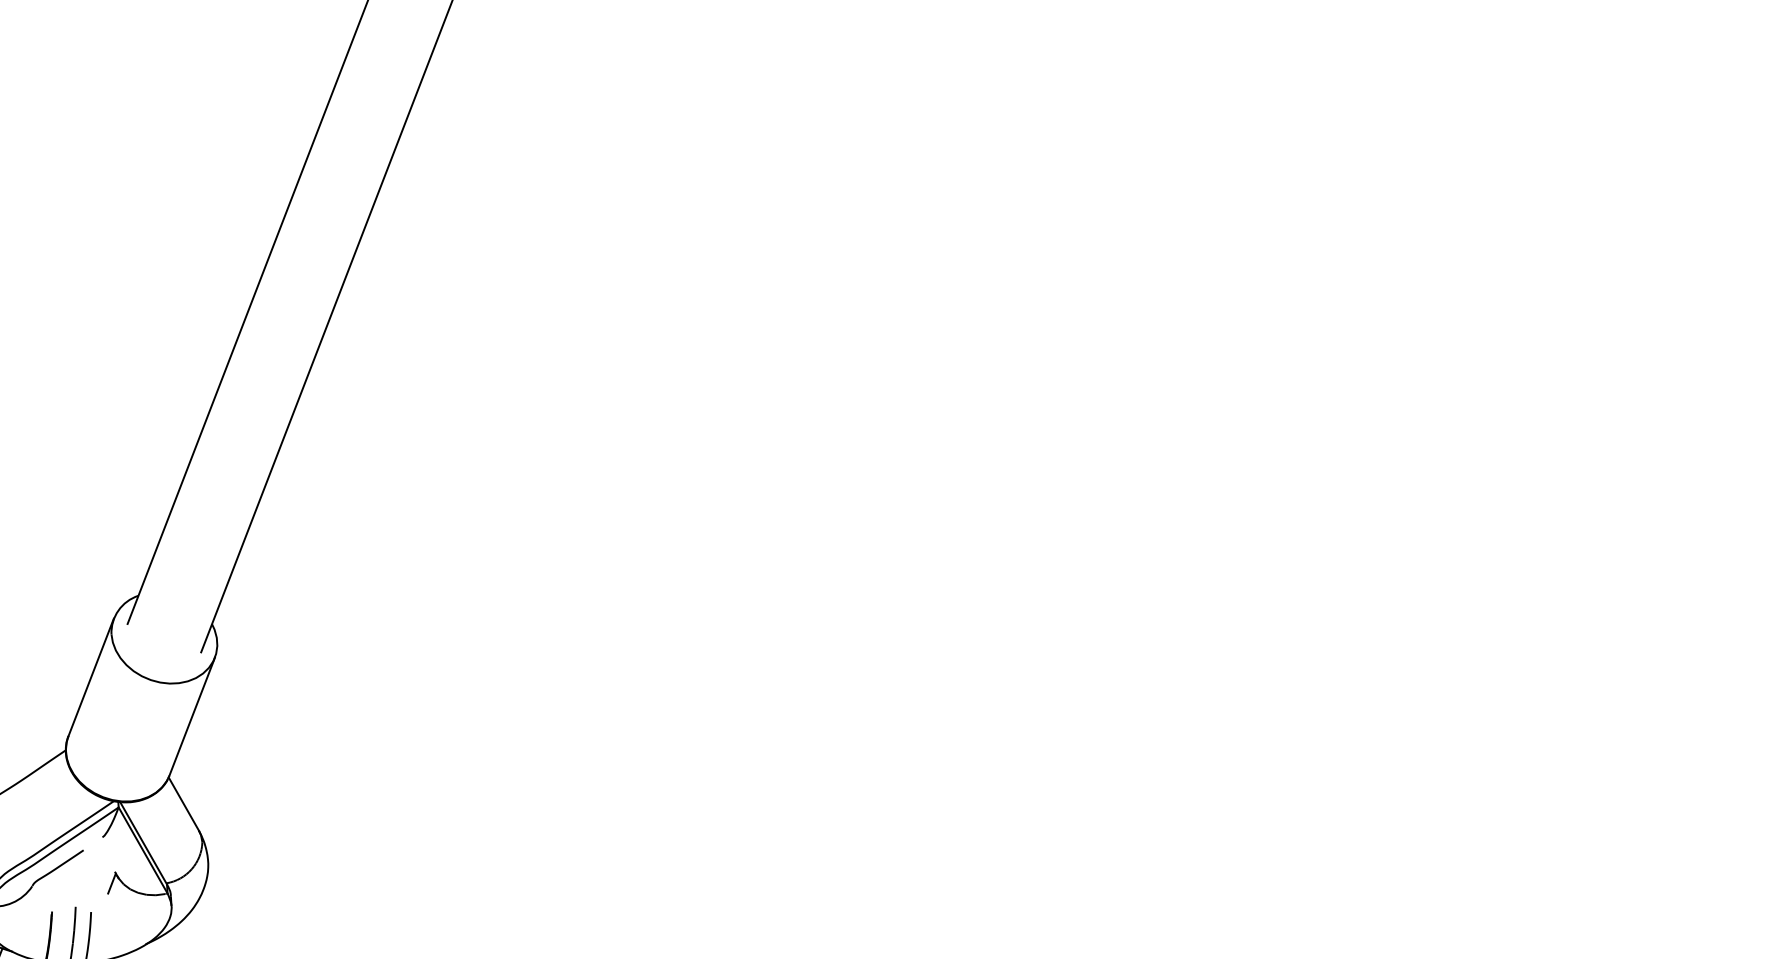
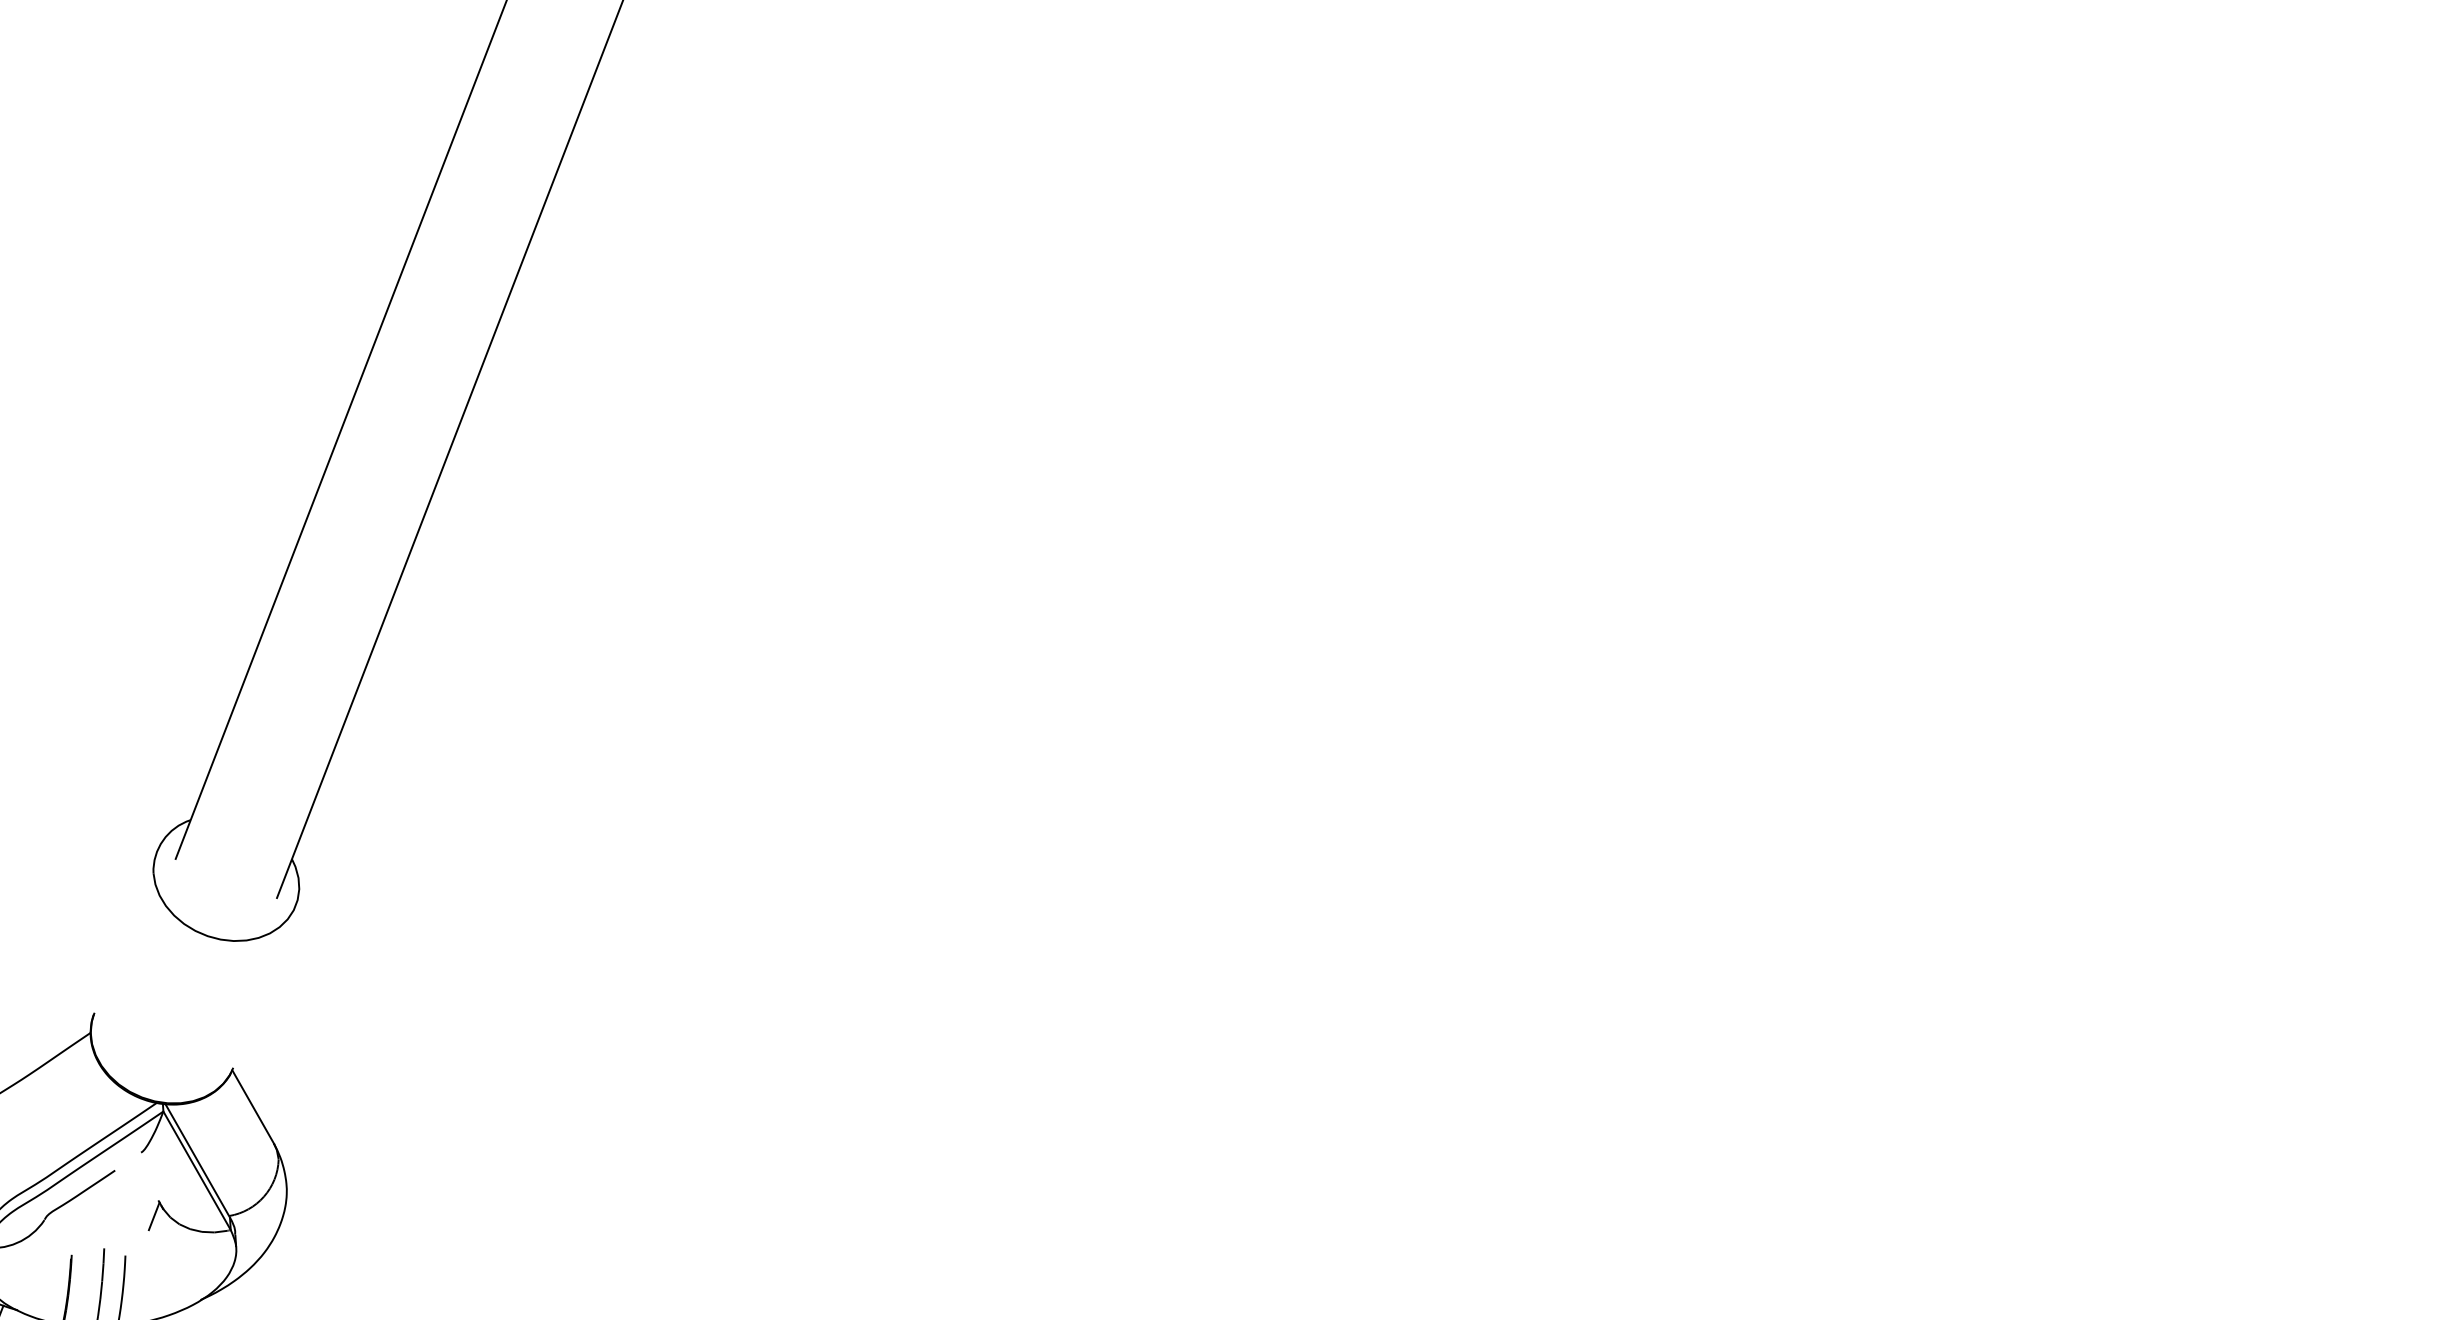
line: (90, 677) -> (124, 932), removed
line: (191, 716) -> (263, 986), removed

